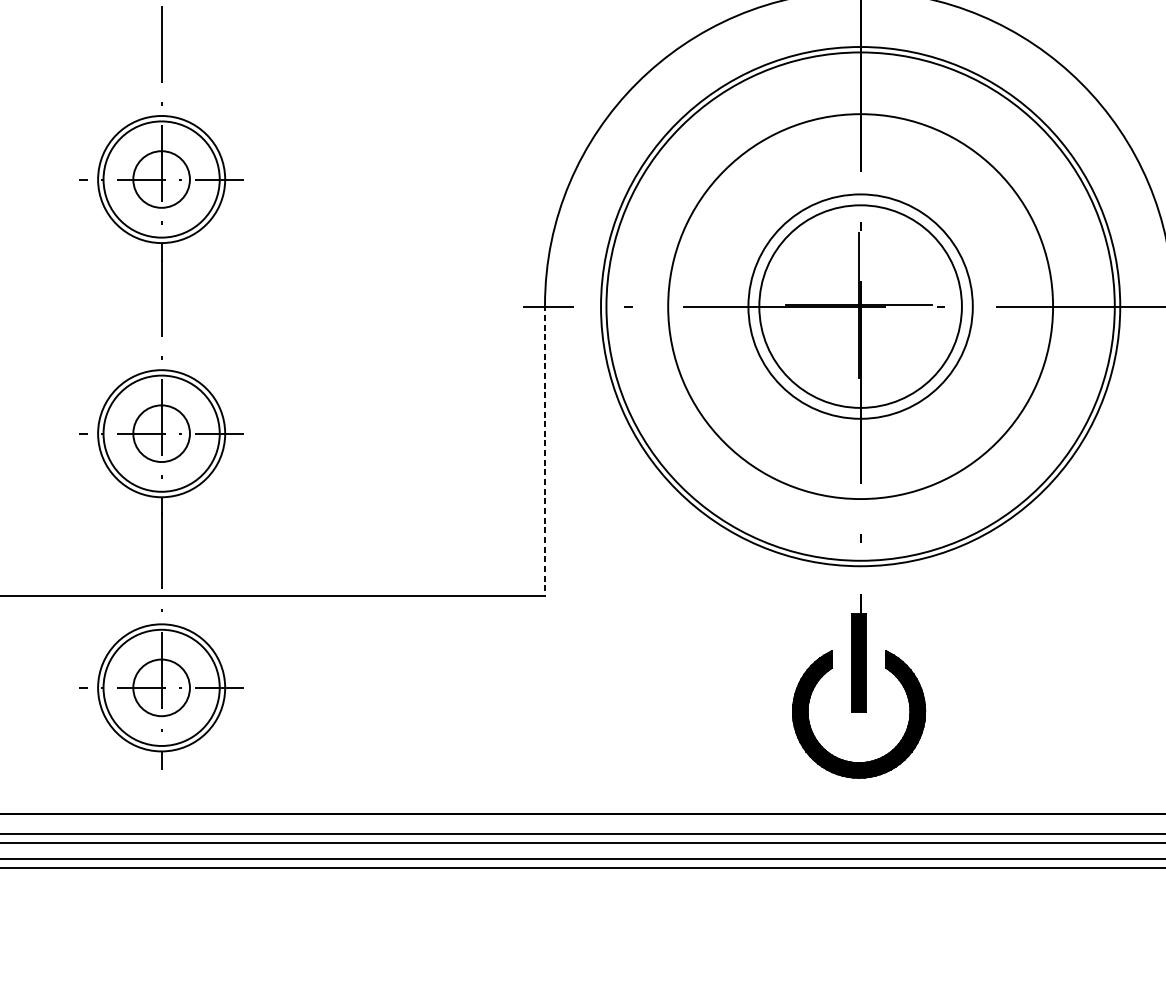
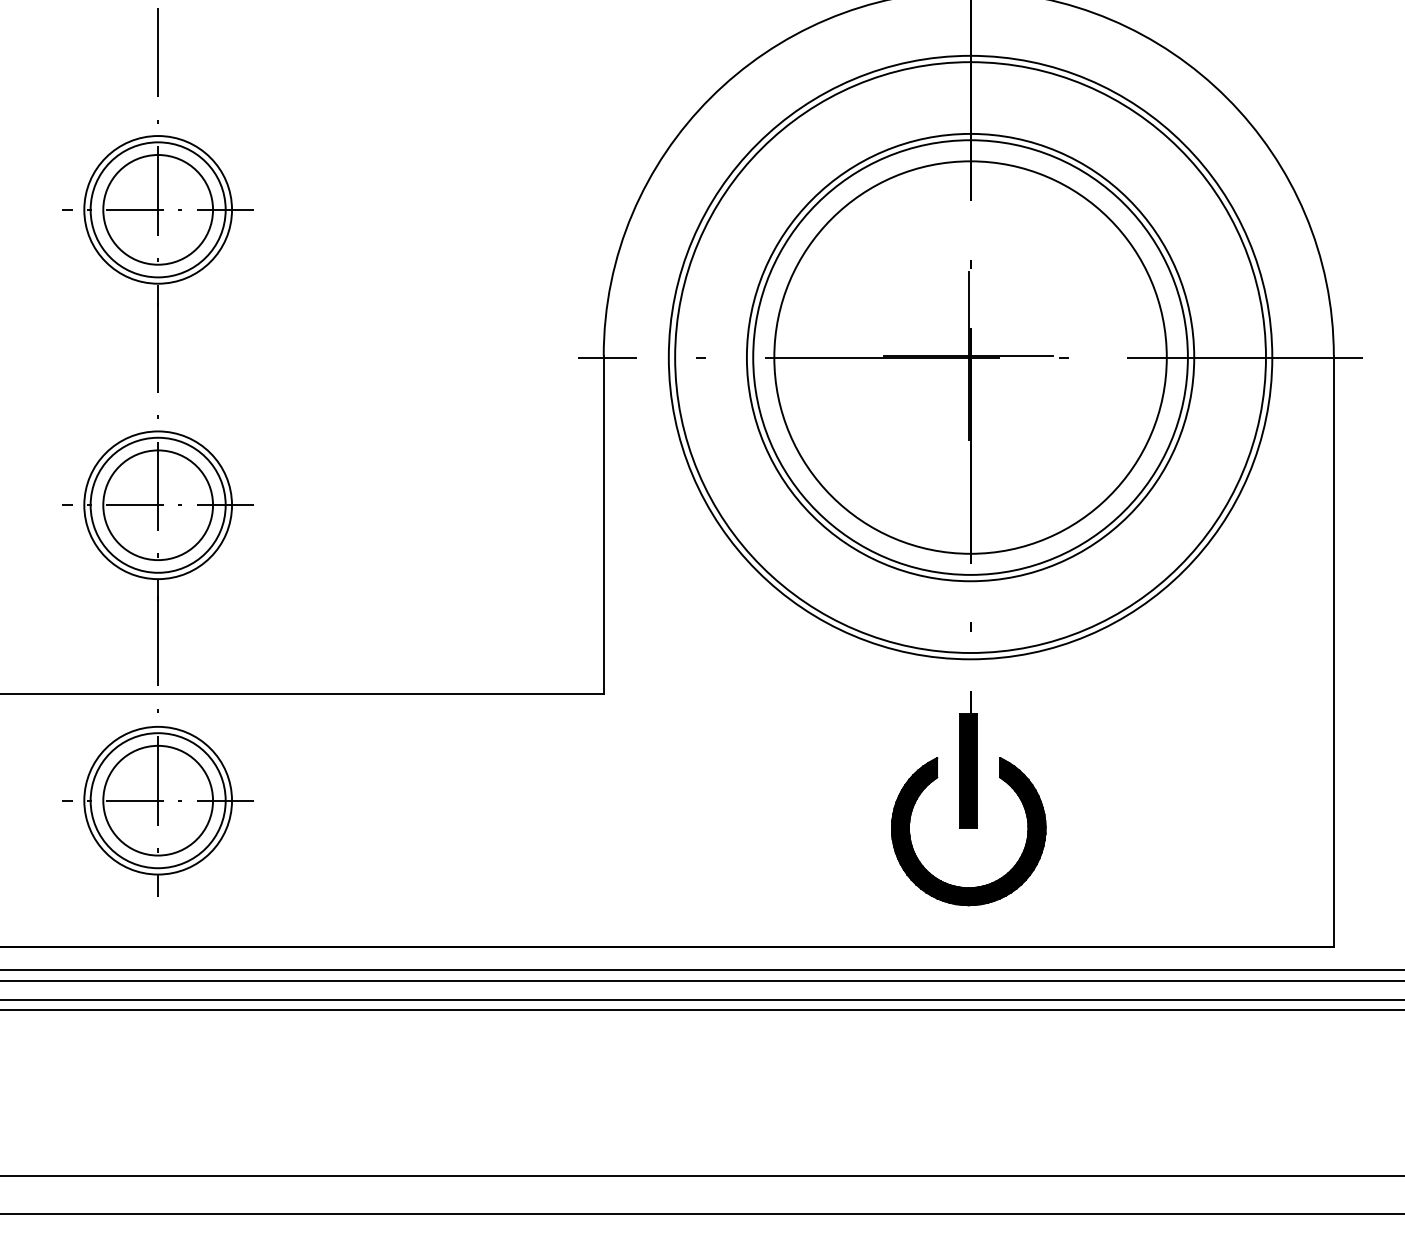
circle: (161, 179) -> (158, 209), size x1.67
circle: (860, 306) -> (970, 357), size x1.67
circle: (860, 306) -> (970, 357), size x1.67
circle: (161, 433) -> (158, 505), size x1.67
line: (544, 450) -> (603, 524), dashed -> solid
circle: (161, 687) -> (158, 800), size x1.67

